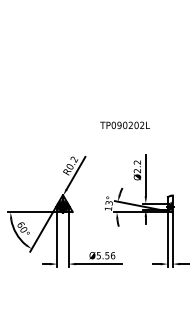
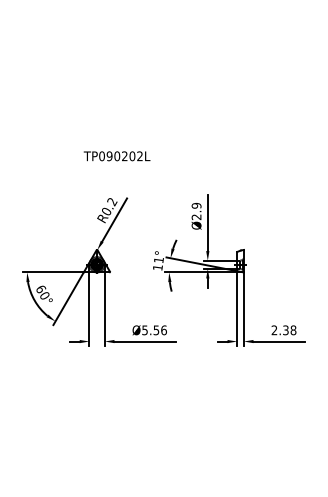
text: (124, 125) -> (116, 156), moved
text: (137, 162) -> (196, 205), Ø2.2 -> Ø2.9
text: (108, 203) -> (158, 260), 13° -> 11°

